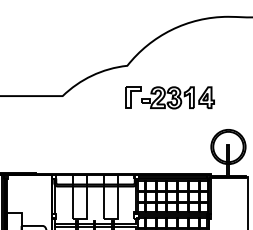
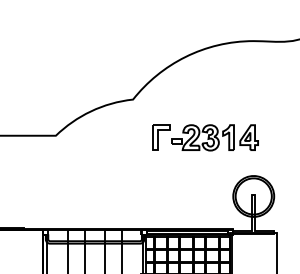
part: (169, 97) -> (204, 137), moved

